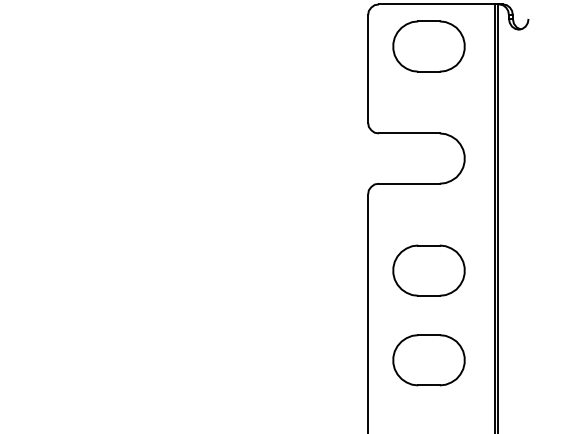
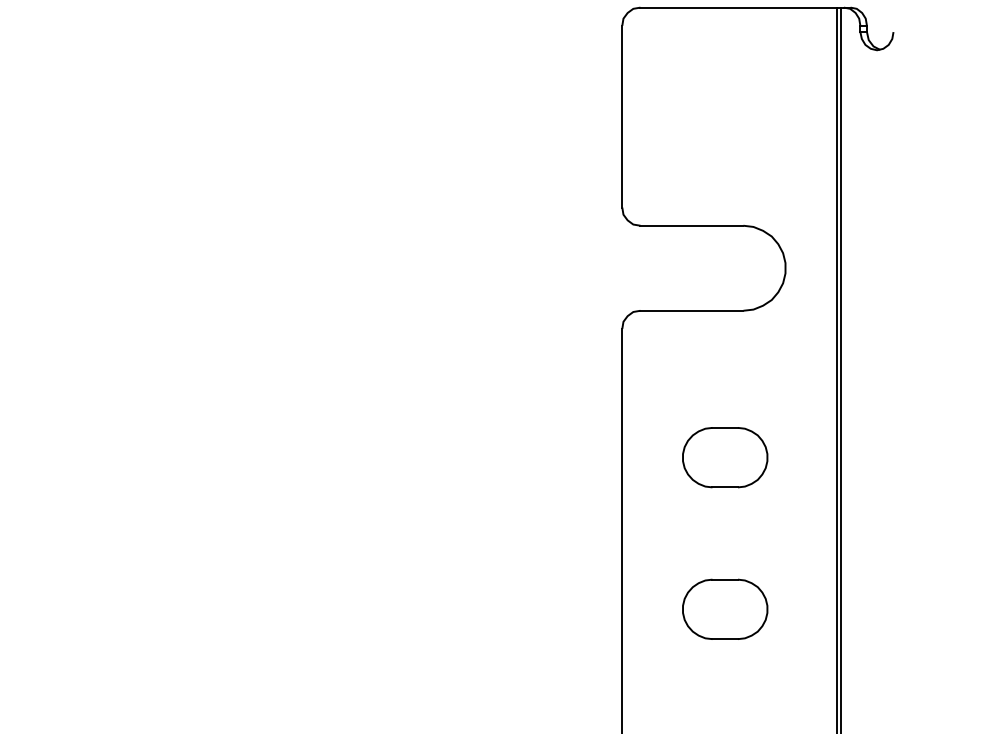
part: (428, 46) -> (724, 78), removed
part: (428, 270) -> (724, 457), size x0.7
part: (428, 360) -> (724, 609), size x0.7

